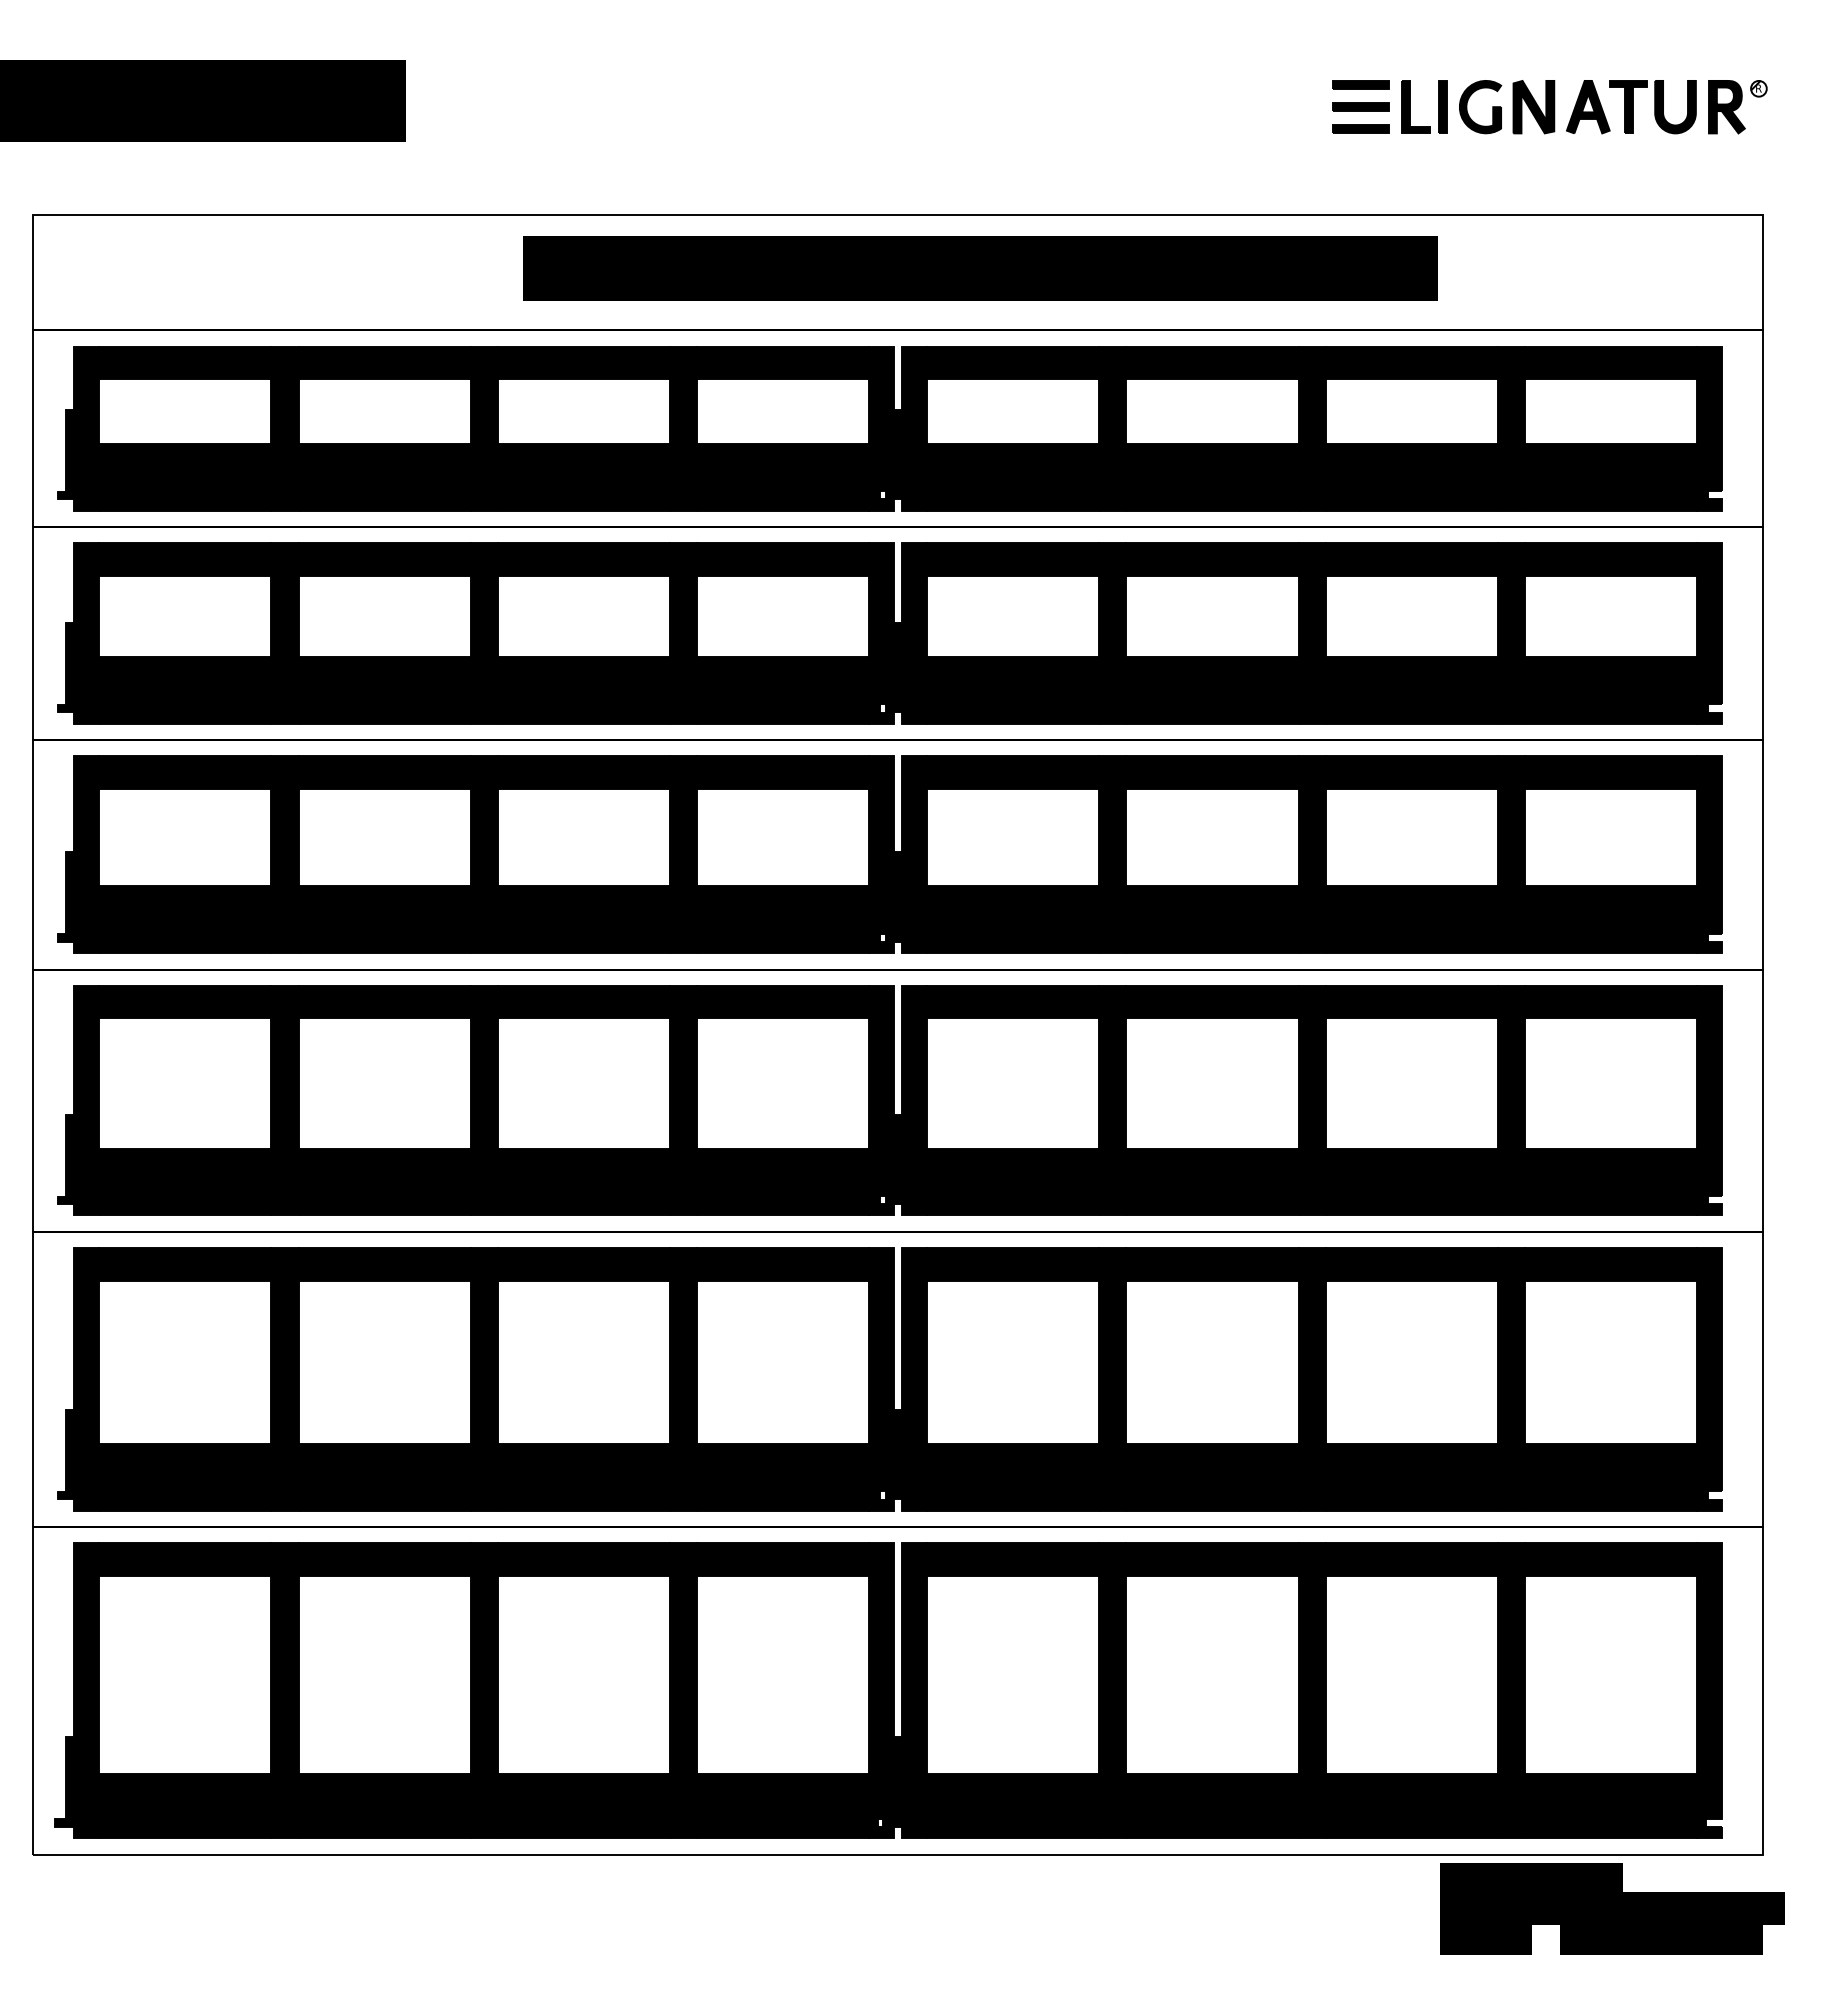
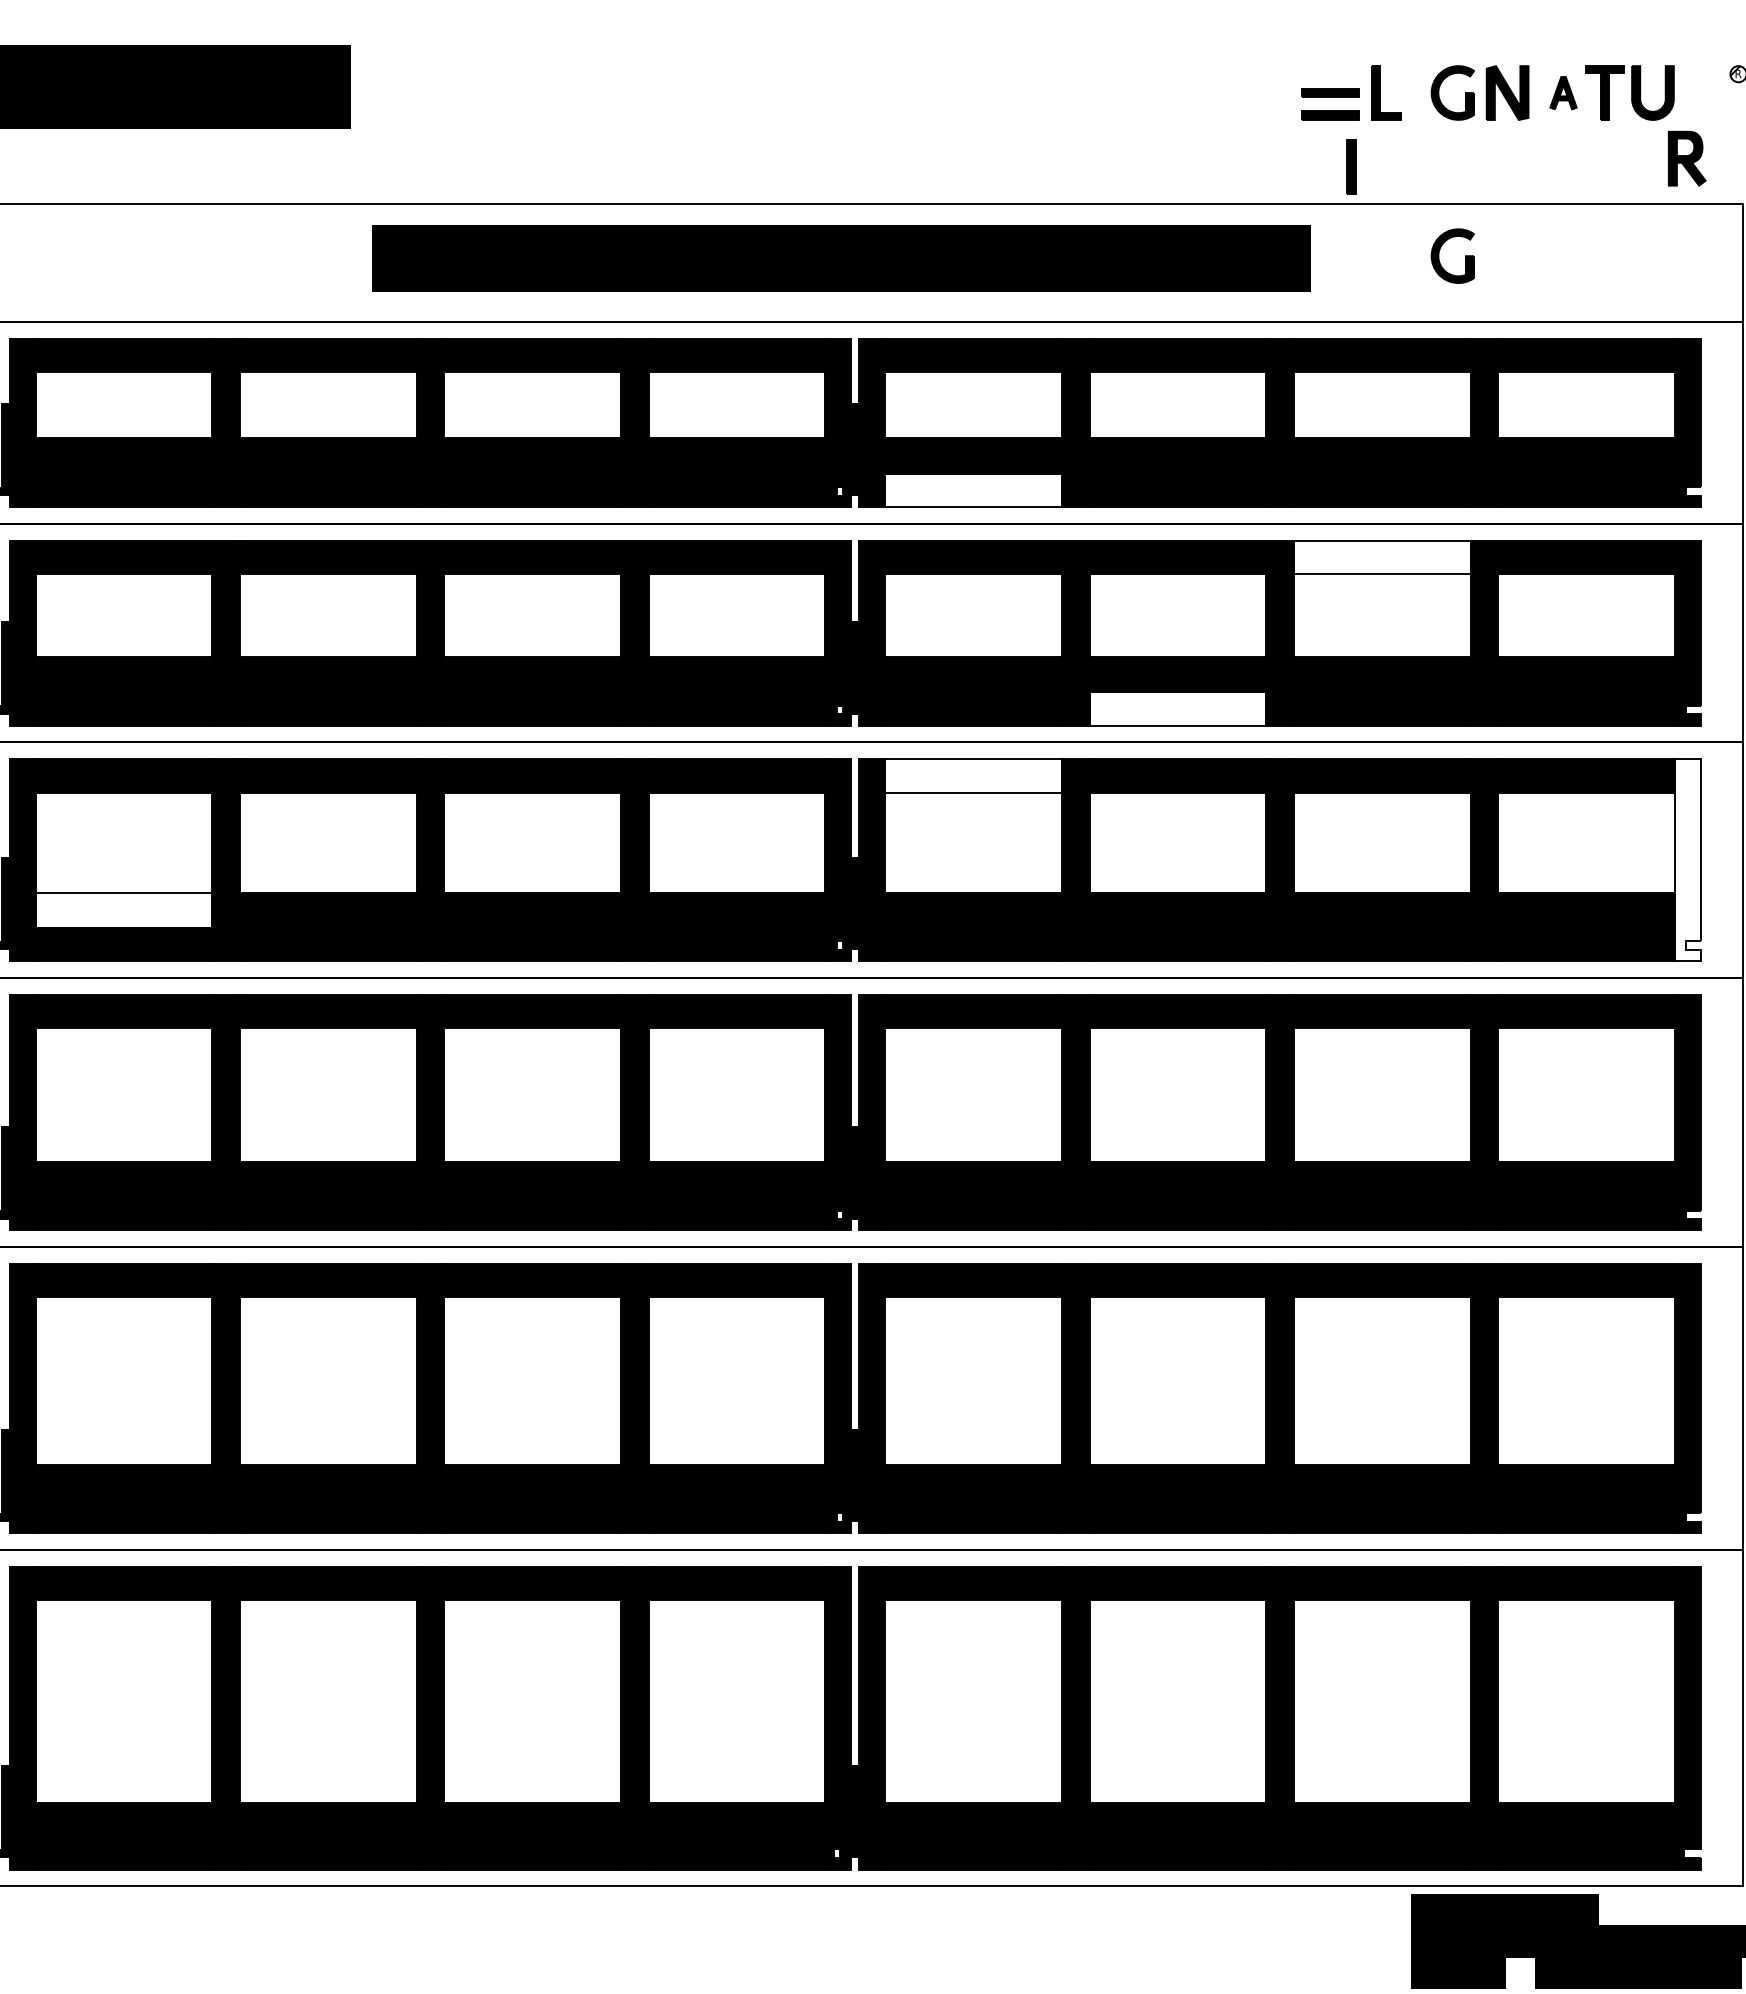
part: (1360, 84) -> (1329, 69), removed
part: (1442, 106) -> (1351, 166), moved
part: (1588, 107) -> (1563, 93), size x0.6
part: (1726, 107) -> (1686, 159), moved
part: (1492, 266) -> (1465, 256), added
text: (980, 268) -> (841, 258), moved
fill: (1013, 494) -> (973, 490), removed
fill: (1411, 559) -> (1382, 557), removed
fill: (1212, 707) -> (1177, 709), removed
fill: (1013, 772) -> (973, 775), removed
fill: (1708, 854) -> (1686, 859), removed
fill: (185, 903) -> (124, 910), removed

